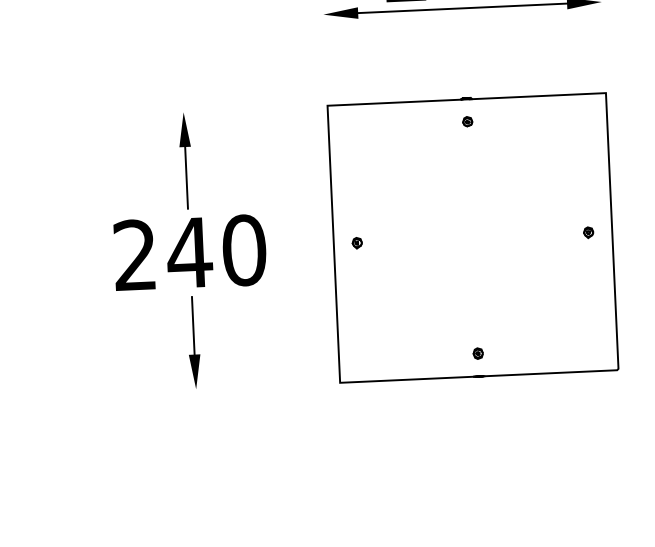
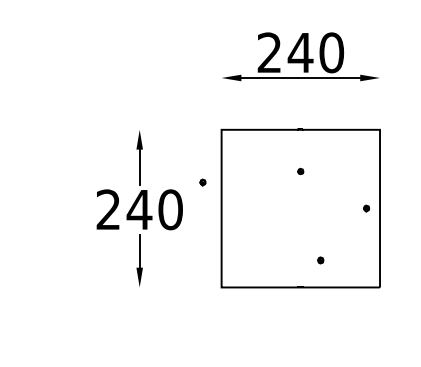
part: (467, 121) -> (300, 171), moved
part: (356, 243) -> (202, 182), moved
part: (477, 353) -> (320, 260), moved

